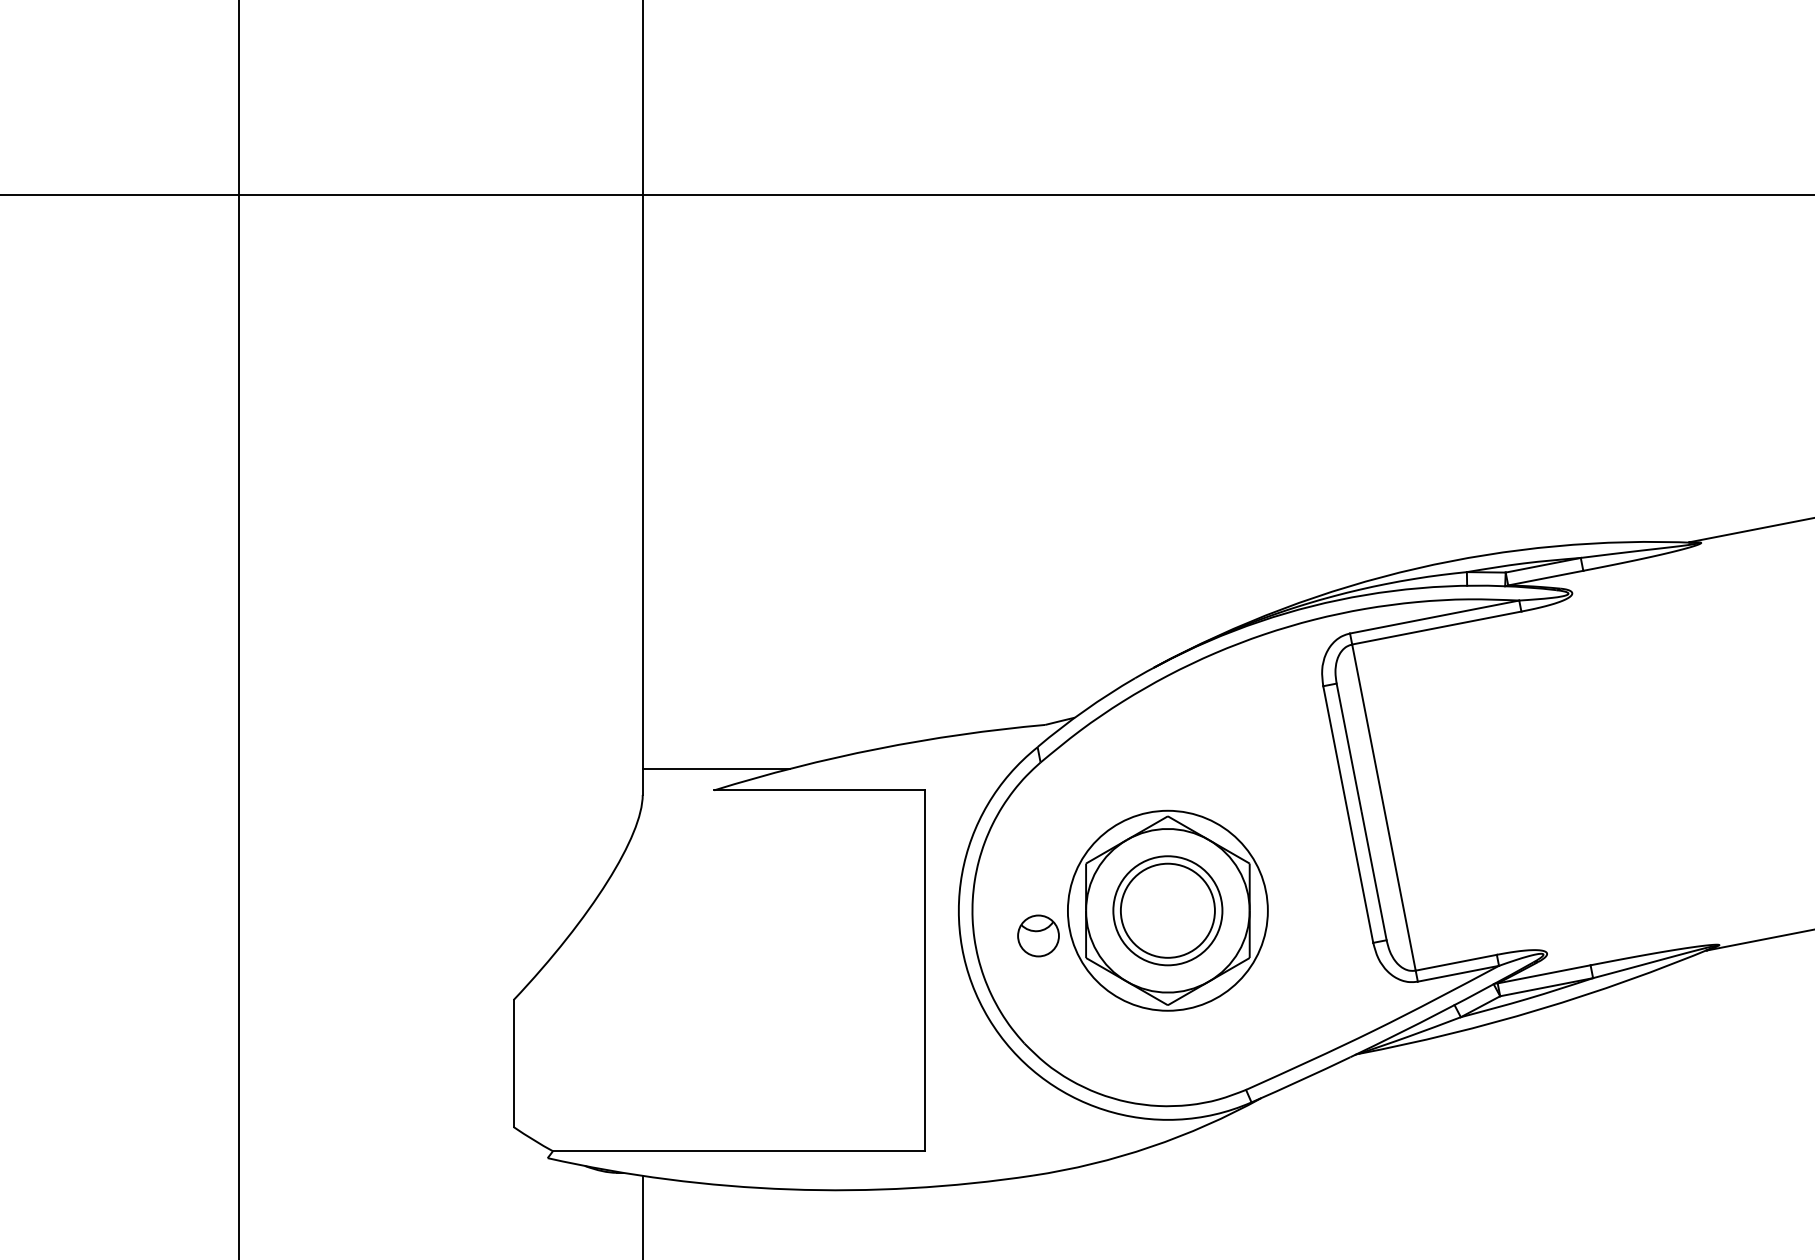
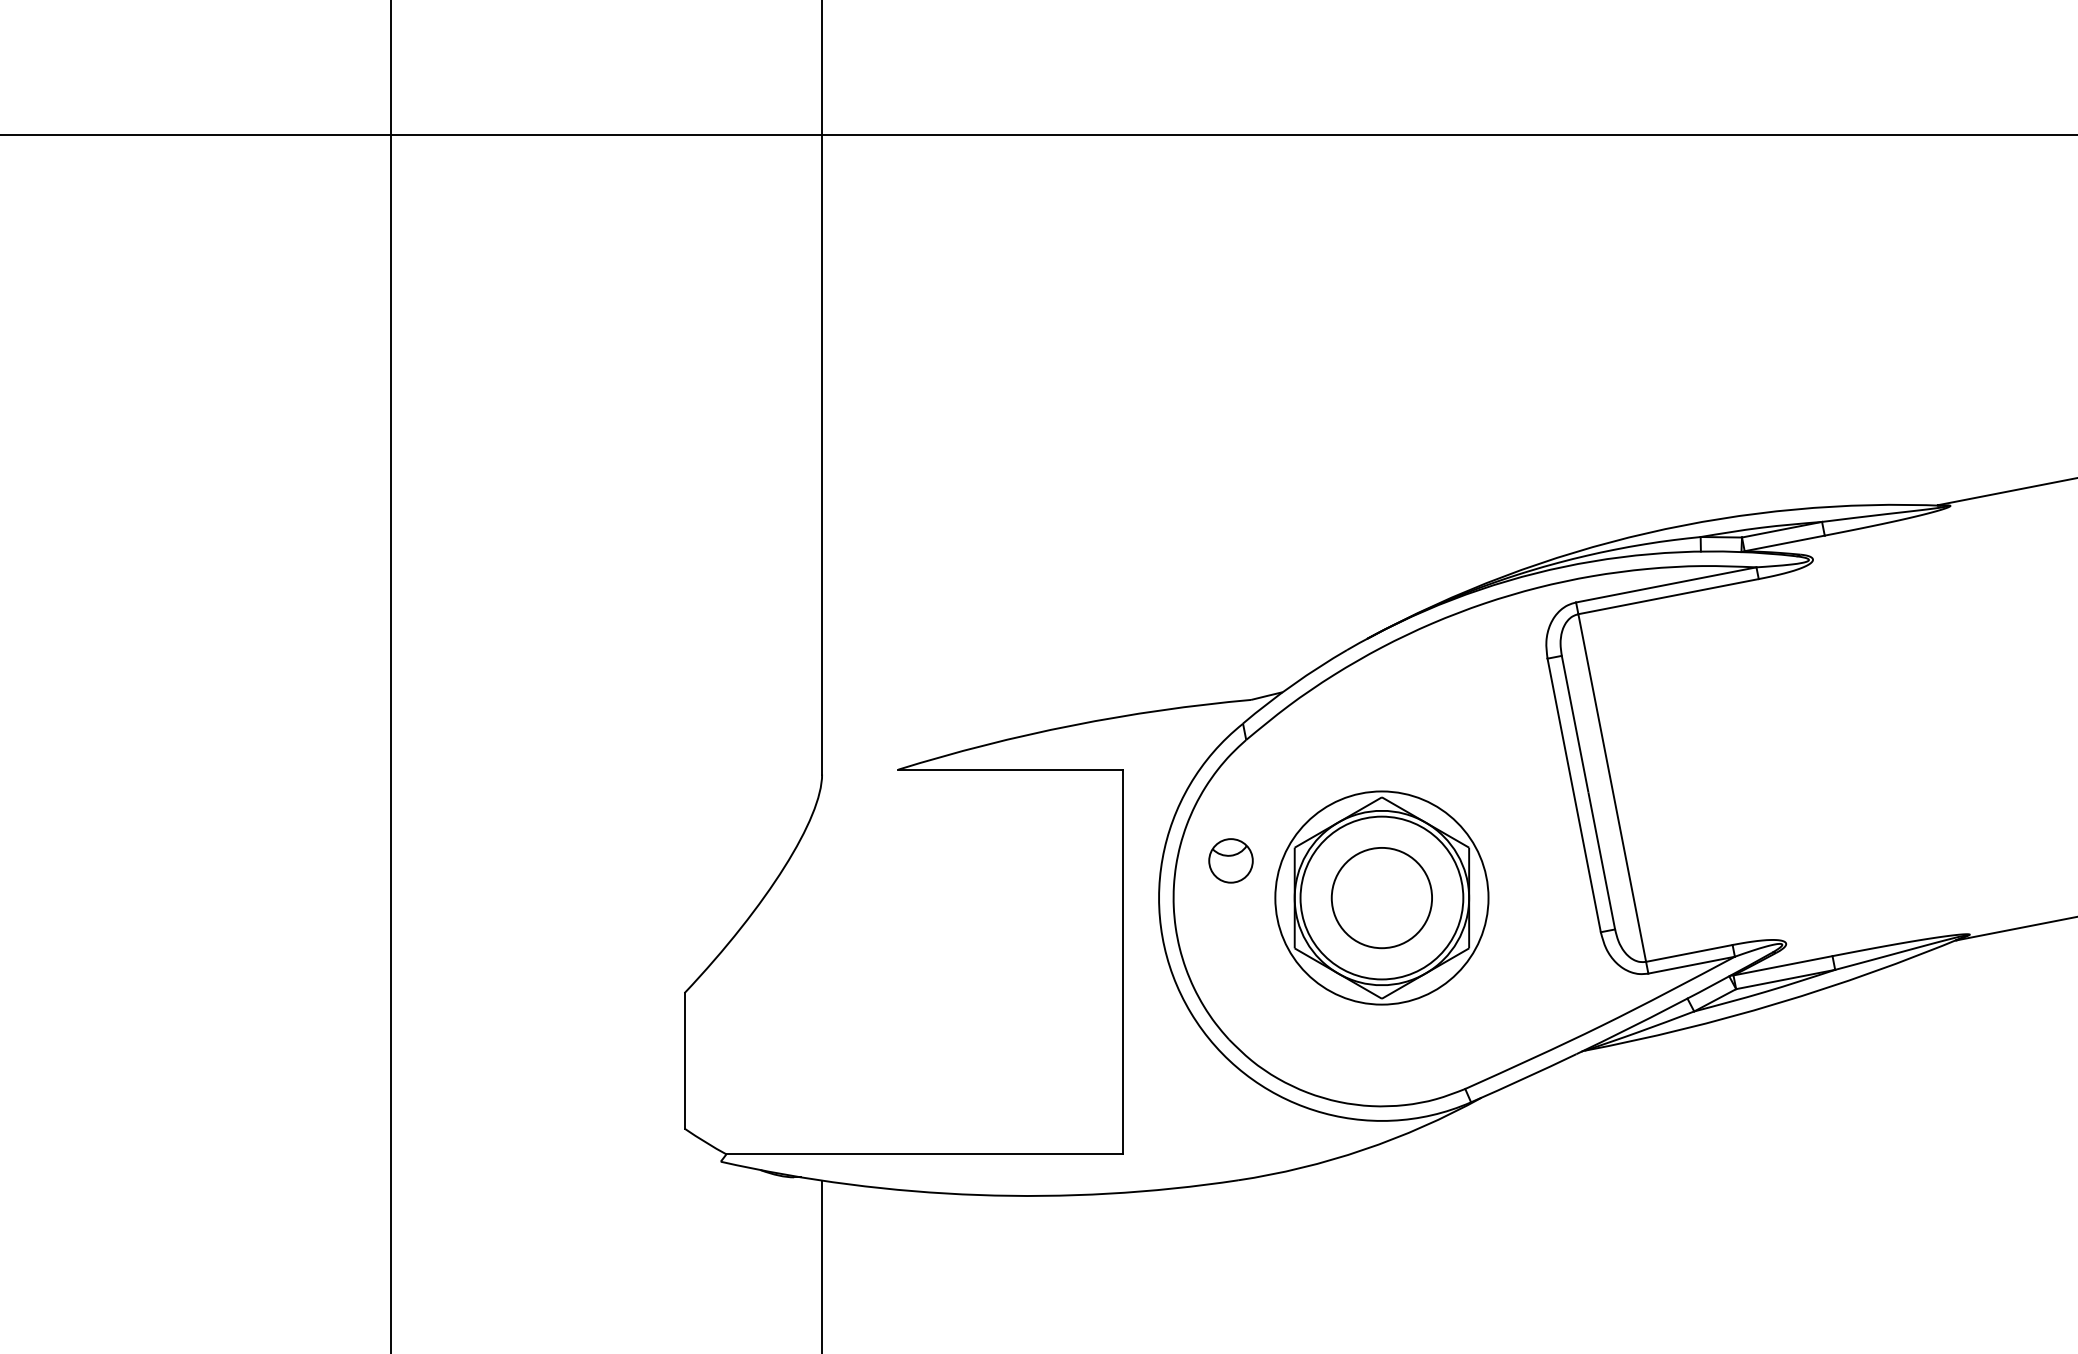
line: (716, 768) -> (900, 746), removed
circle: (1167, 910) -> (1381, 897), size x1.4
part: (1038, 935) -> (1230, 860), moved

